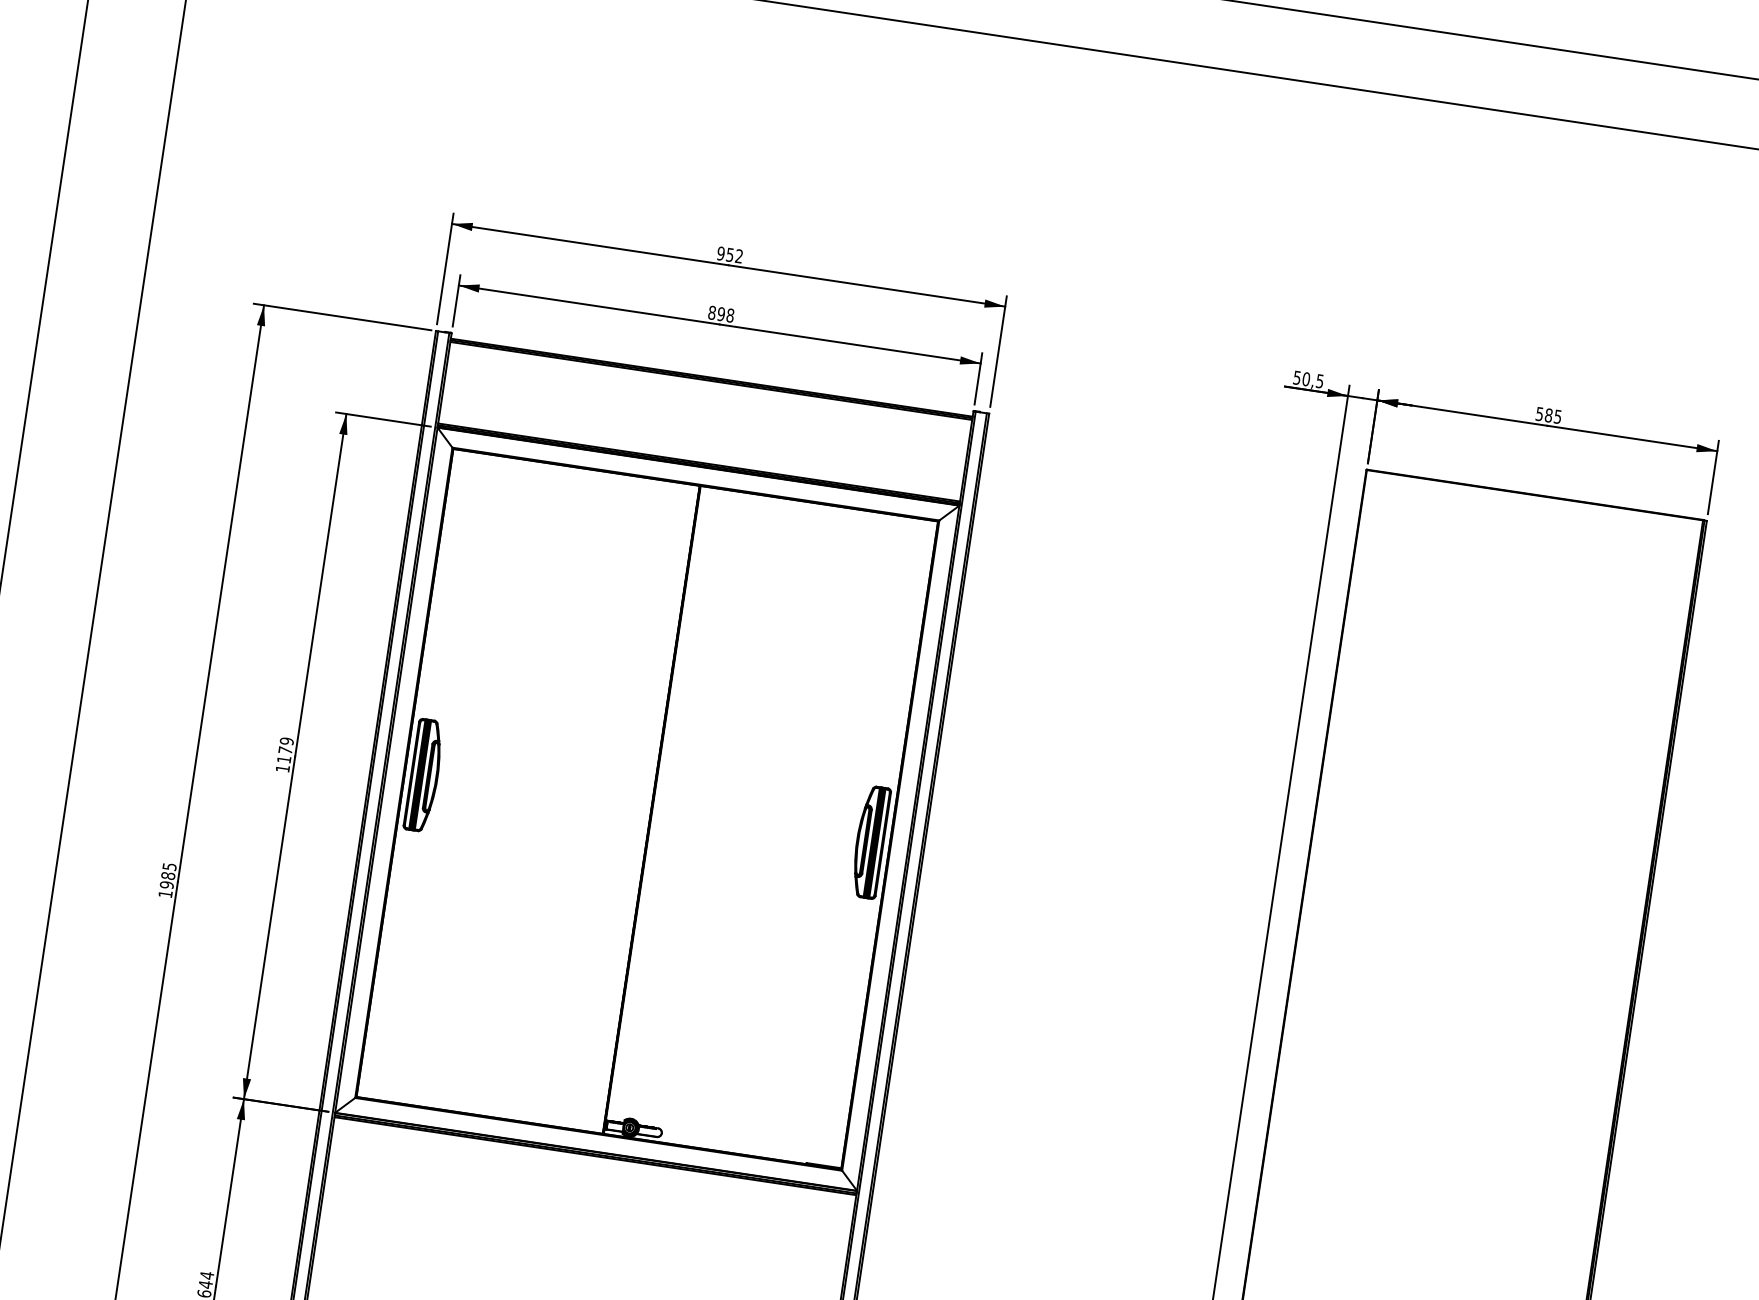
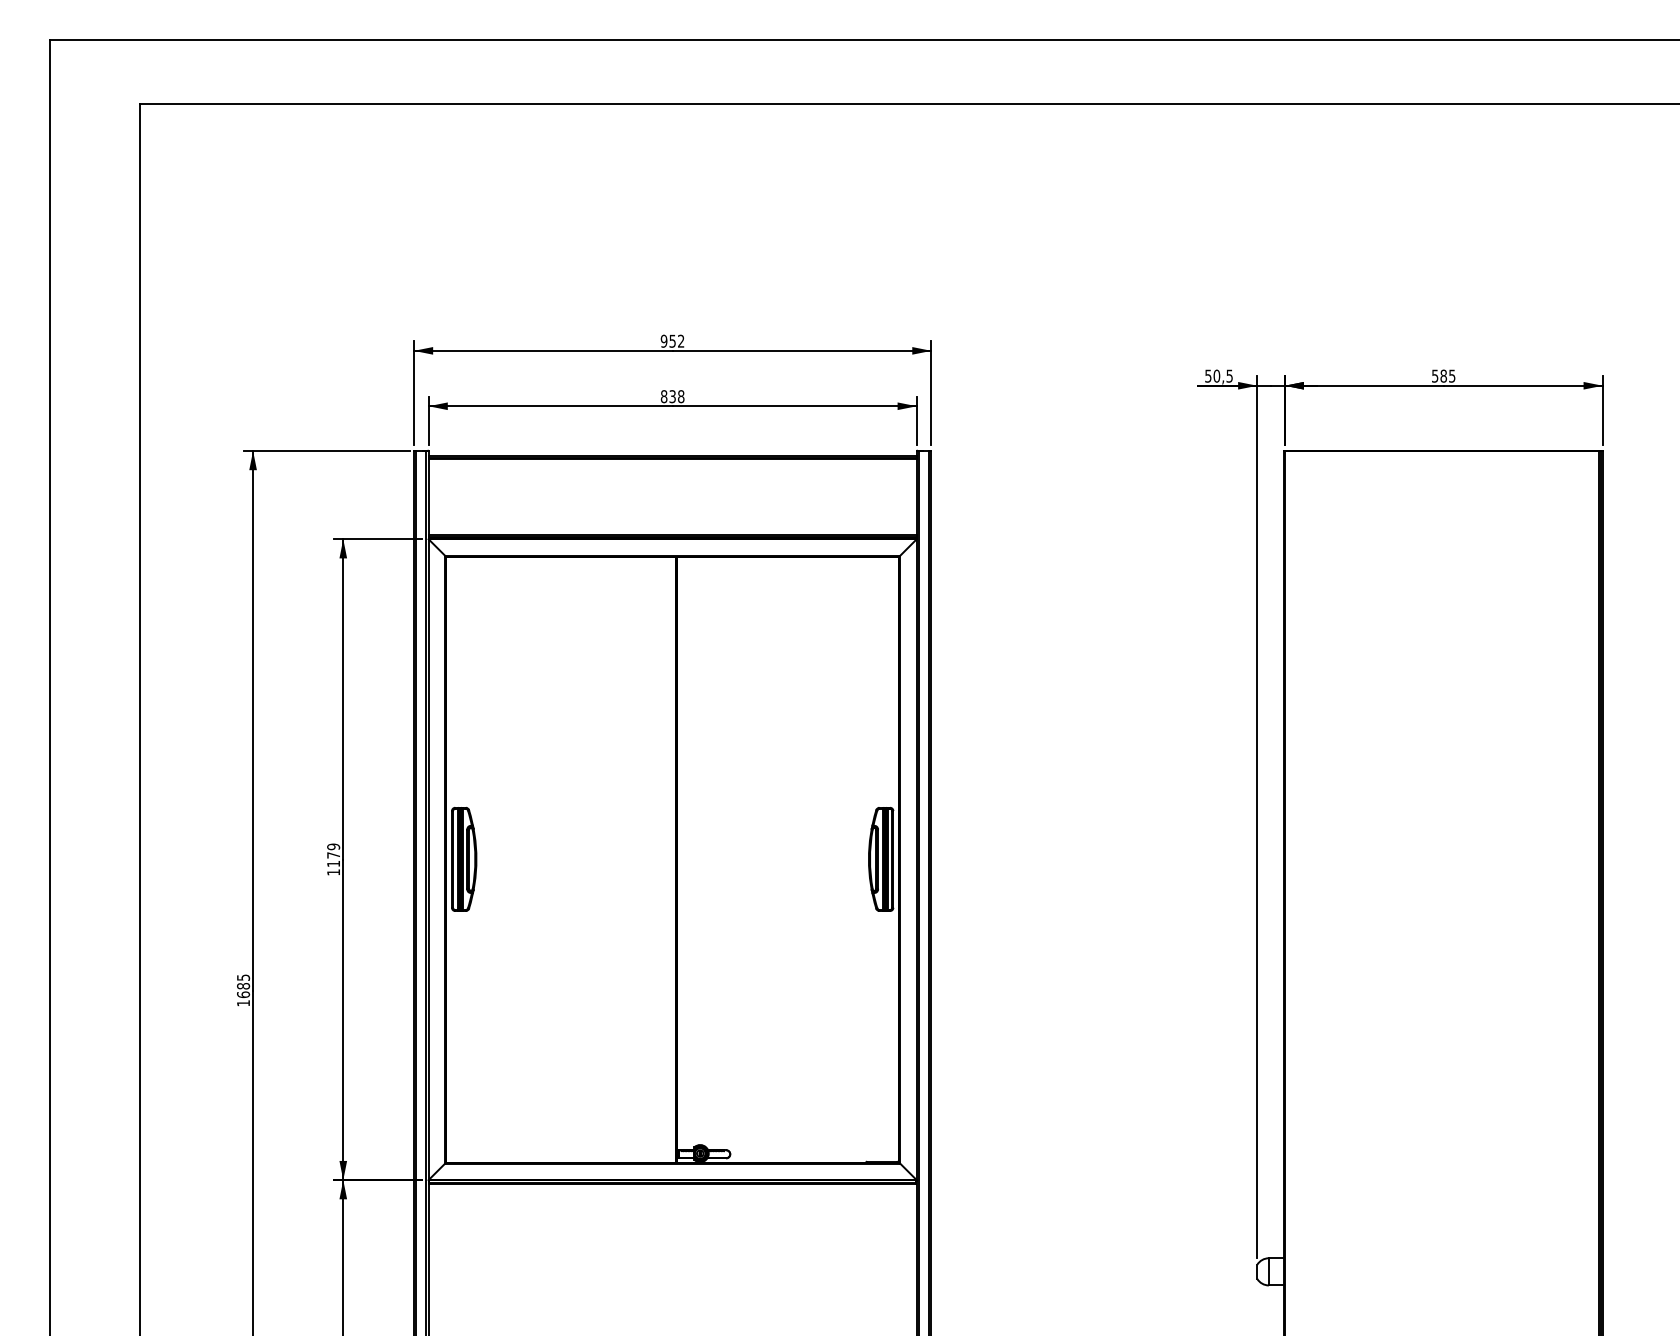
text: (721, 314) -> (672, 396), 898 -> 838
text: (166, 884) -> (243, 994), 1985 -> 1685

